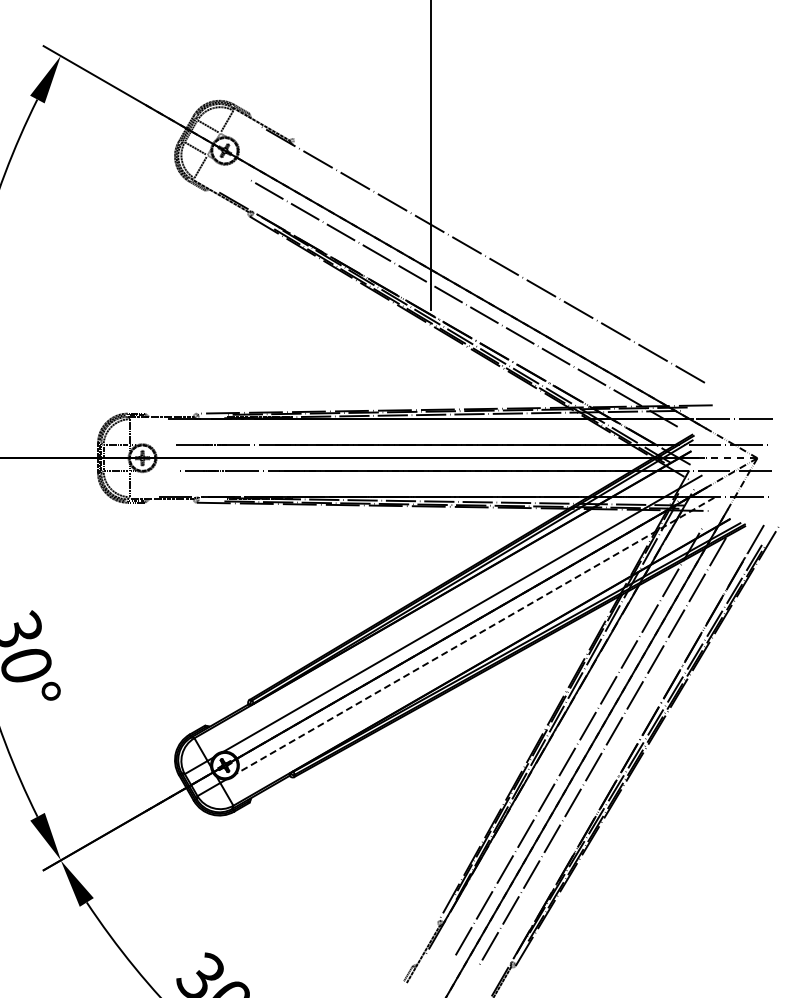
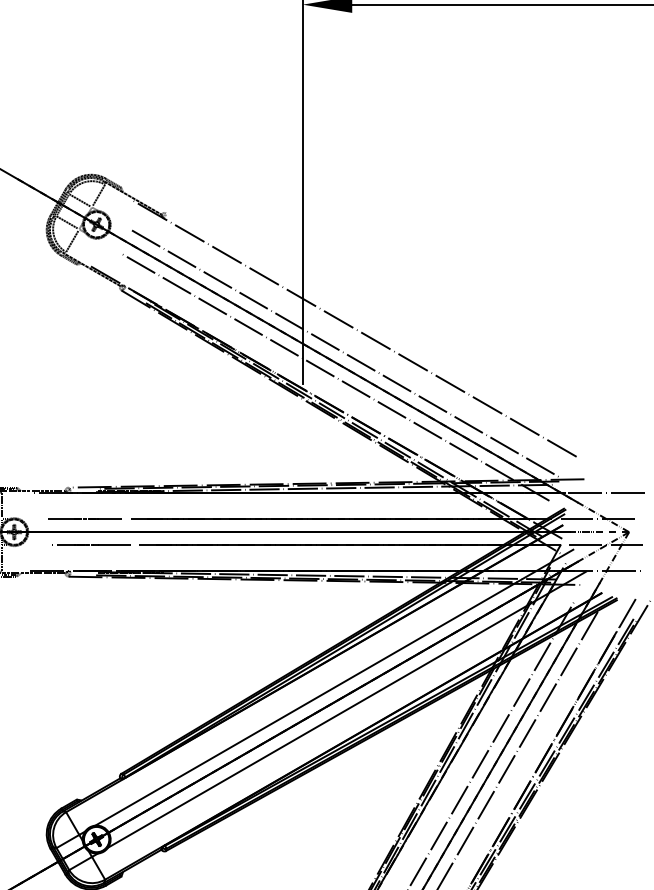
line: (475, 280) -> (347, 354), added
line: (475, 635) -> (347, 709), dashed -> solid

